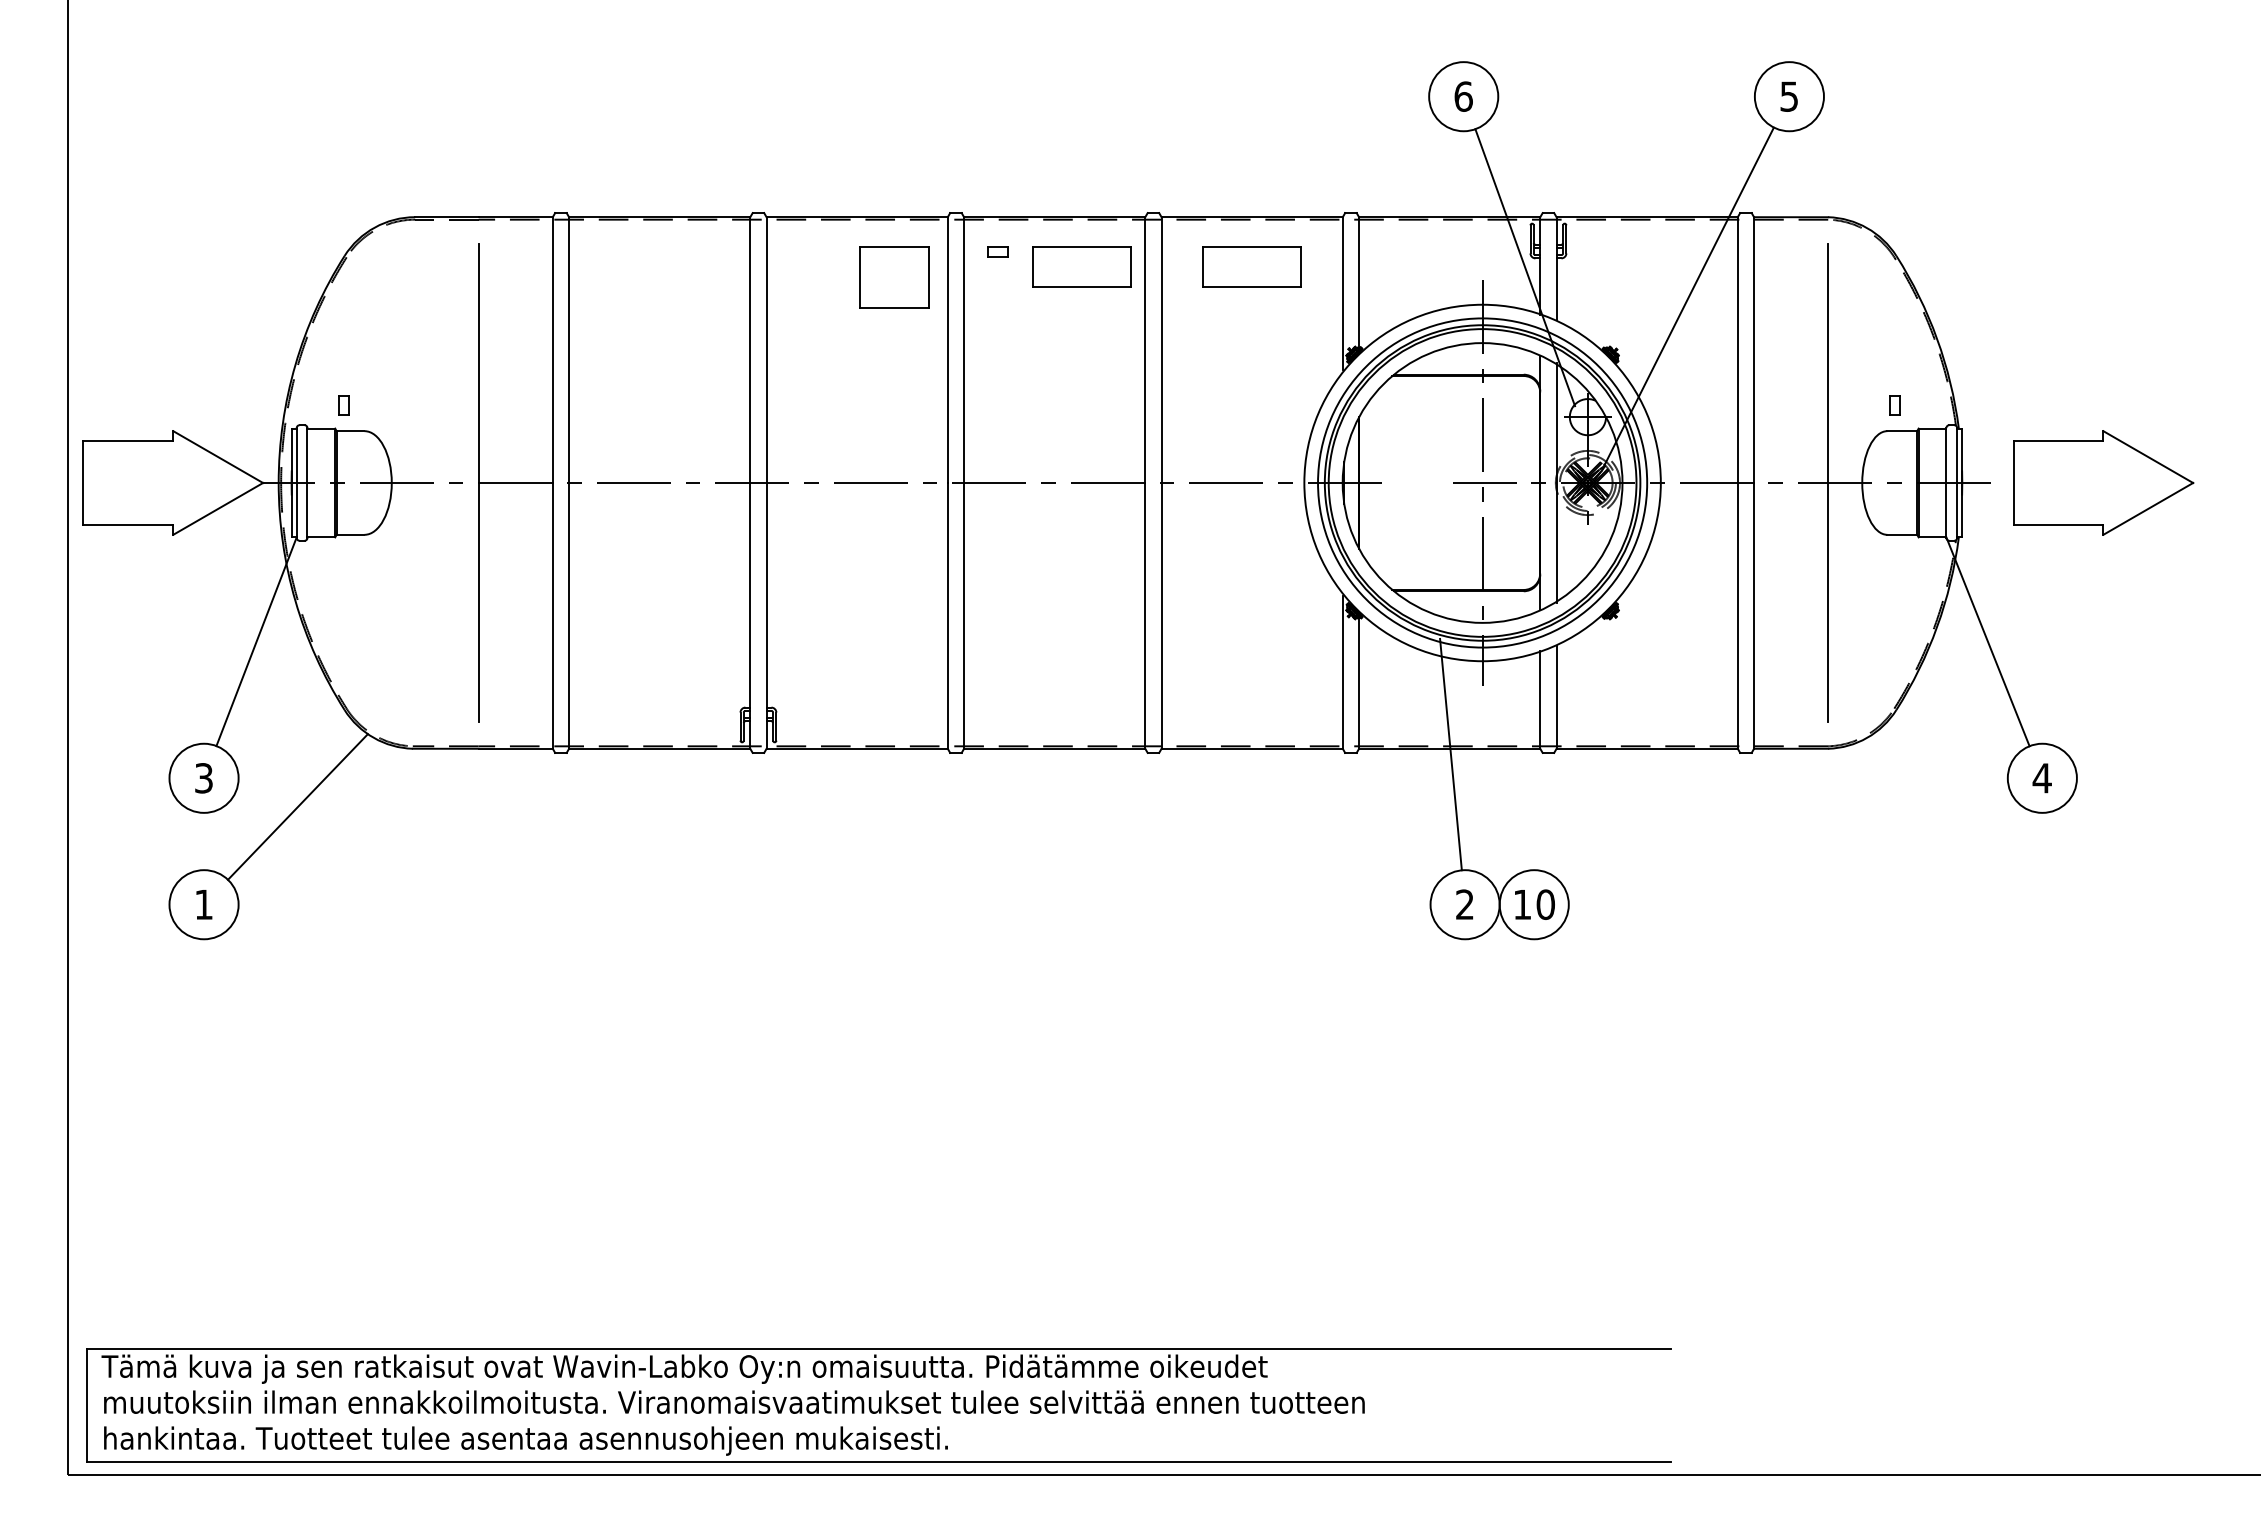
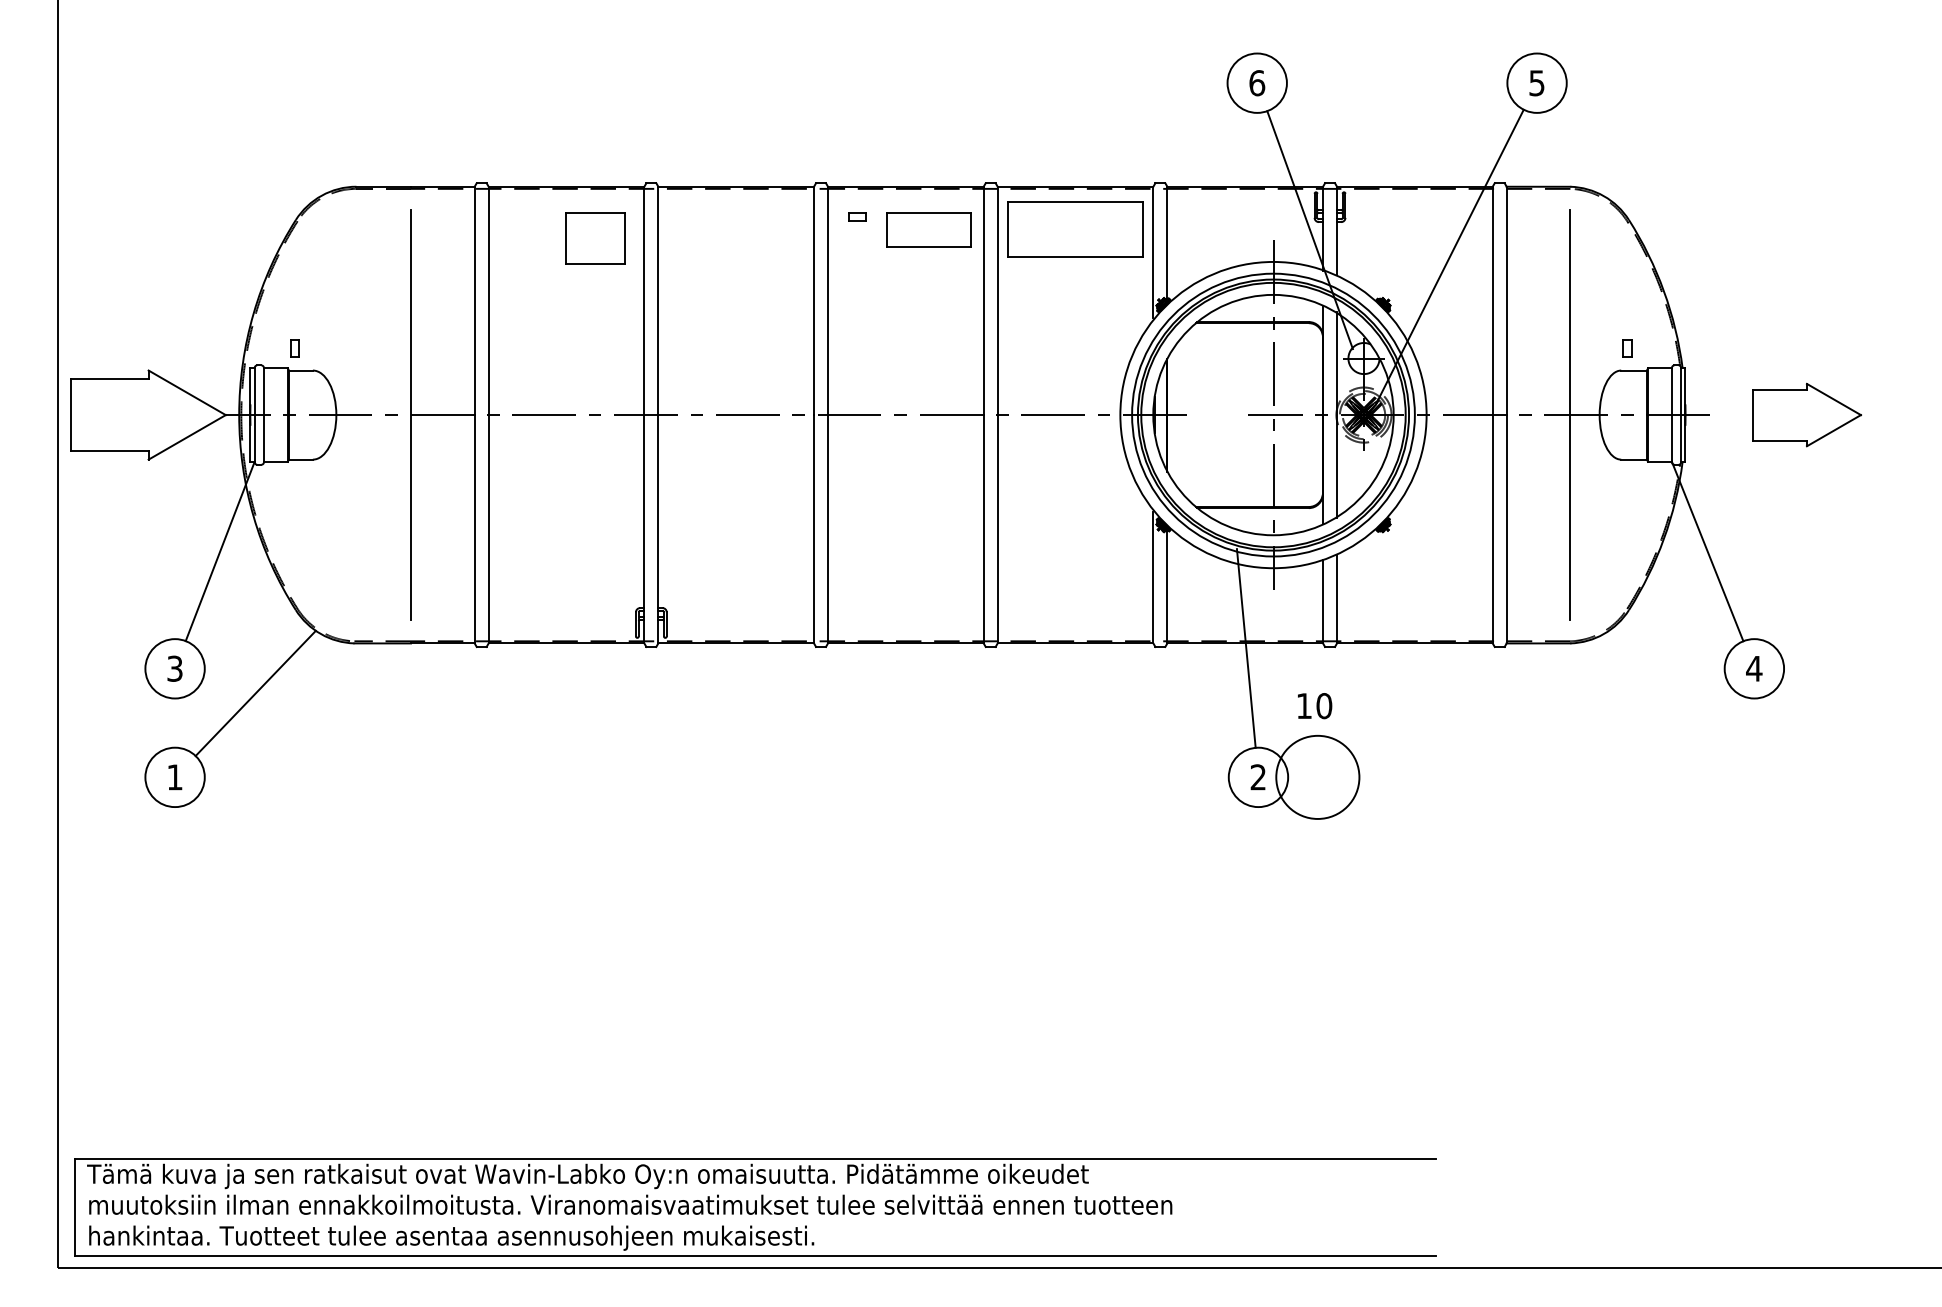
part: (1251, 266) -> (1074, 229), size x1.6
part: (894, 277) -> (595, 238), moved
part: (2103, 482) -> (1806, 414), size x0.7
circle: (1533, 904) -> (1317, 777), size x1.4
text: (1534, 904) -> (1314, 705), moved

